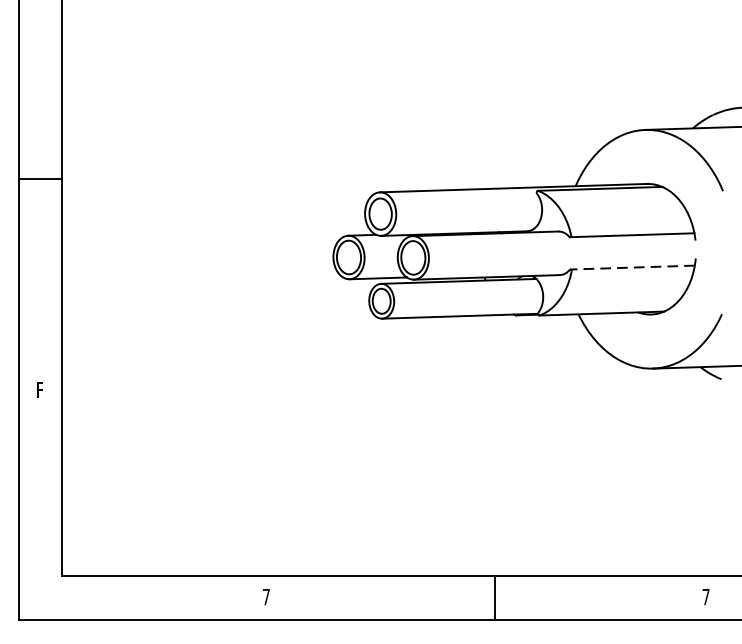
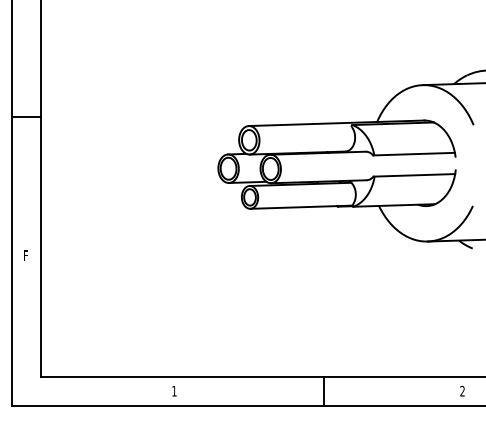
line: (632, 267) -> (414, 175), dashed -> solid
text: (705, 595) -> (462, 390), 7 -> 2
text: (266, 597) -> (174, 391), 7 -> 1

